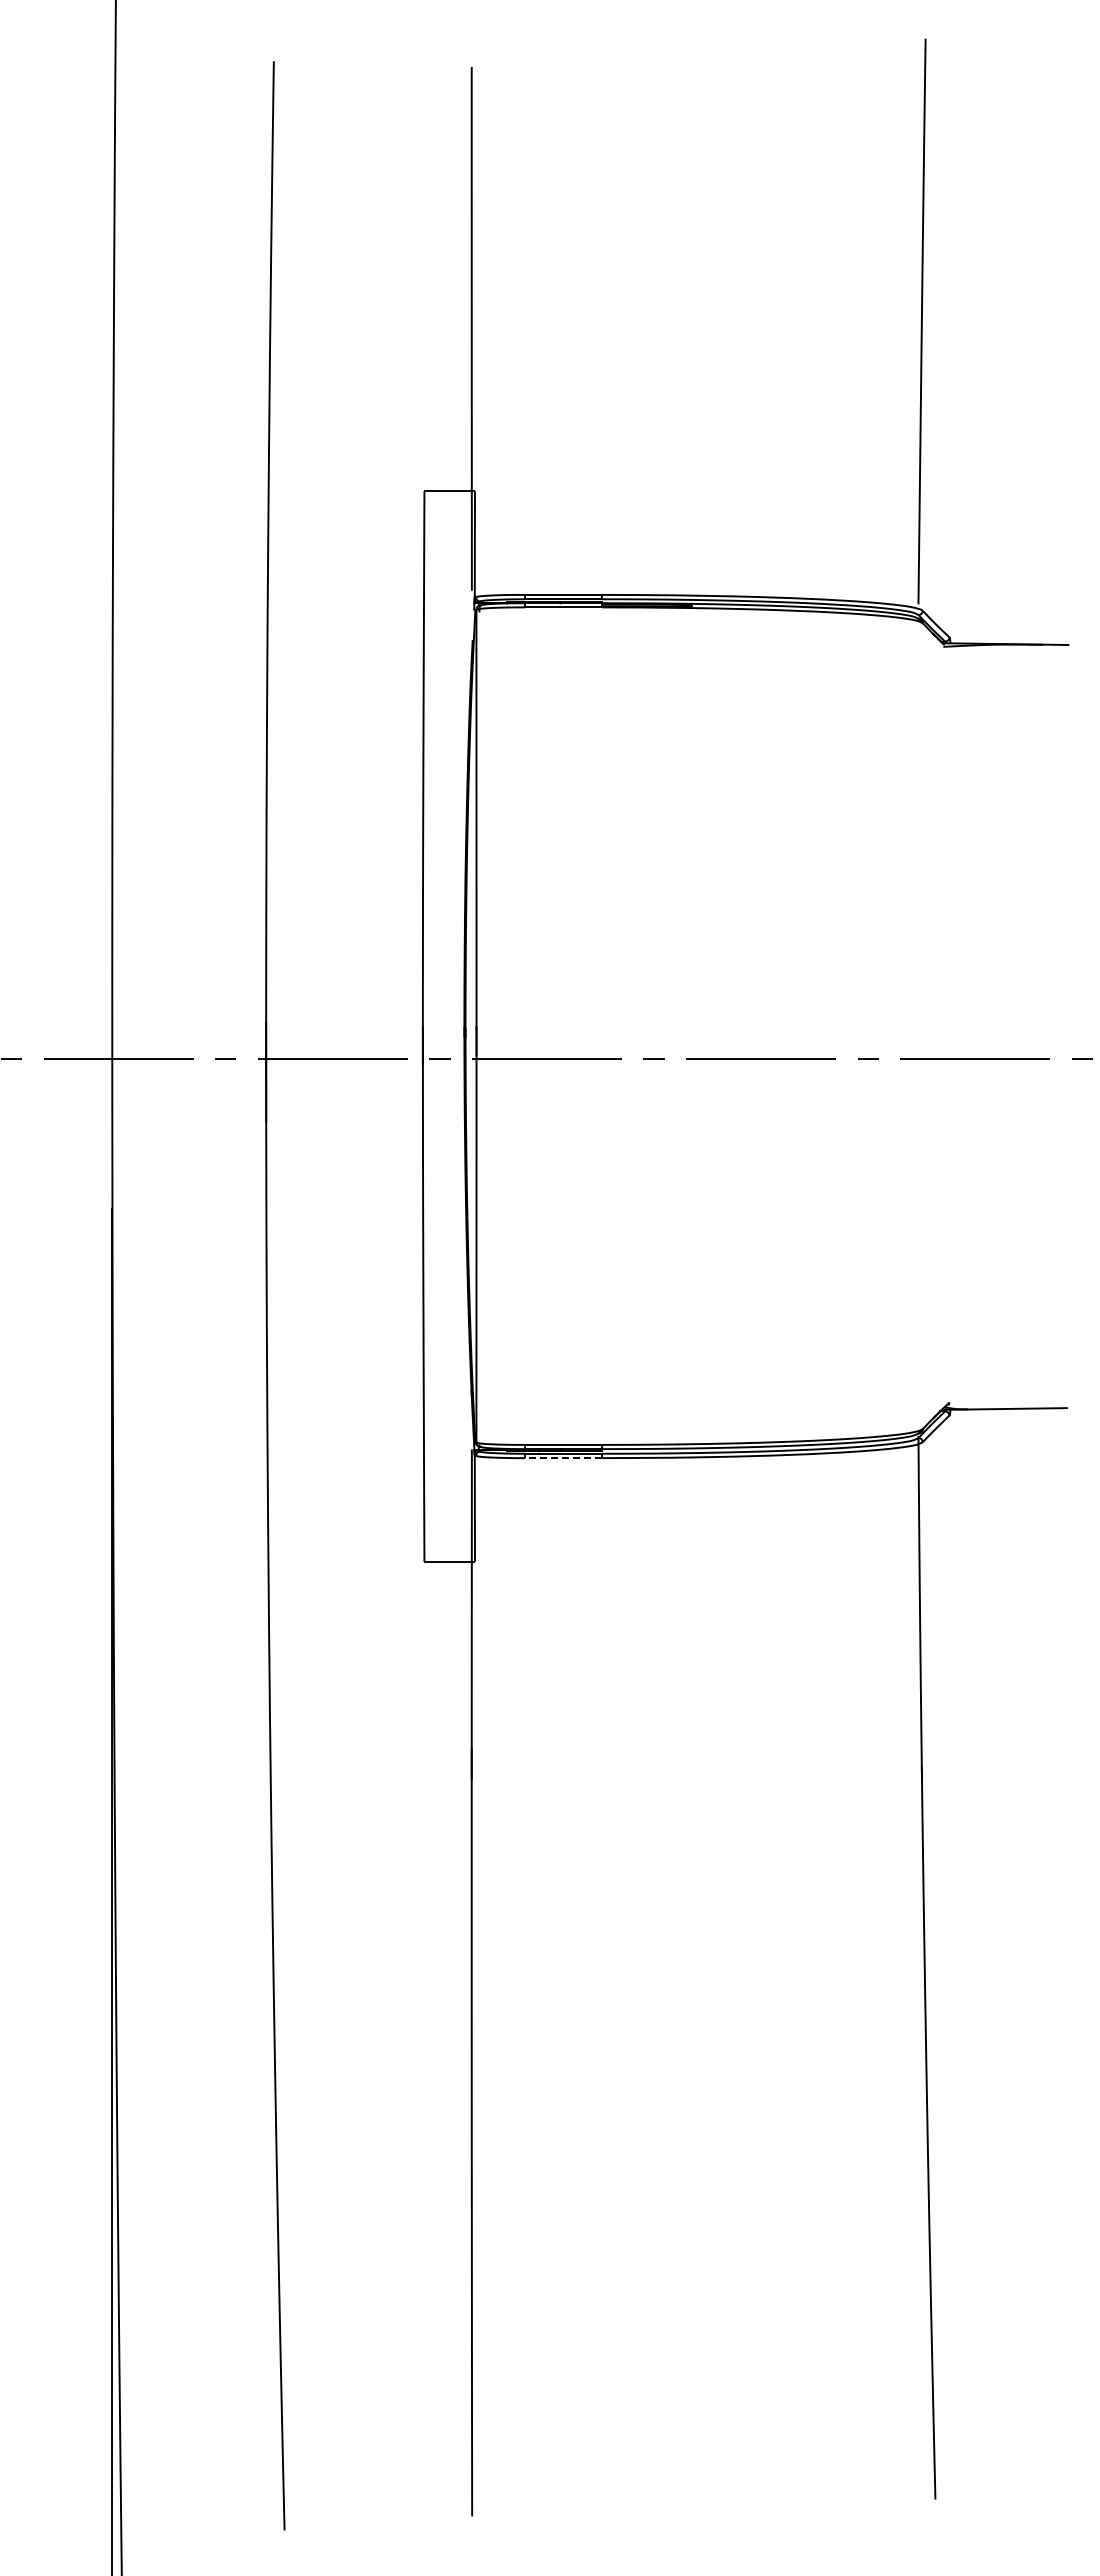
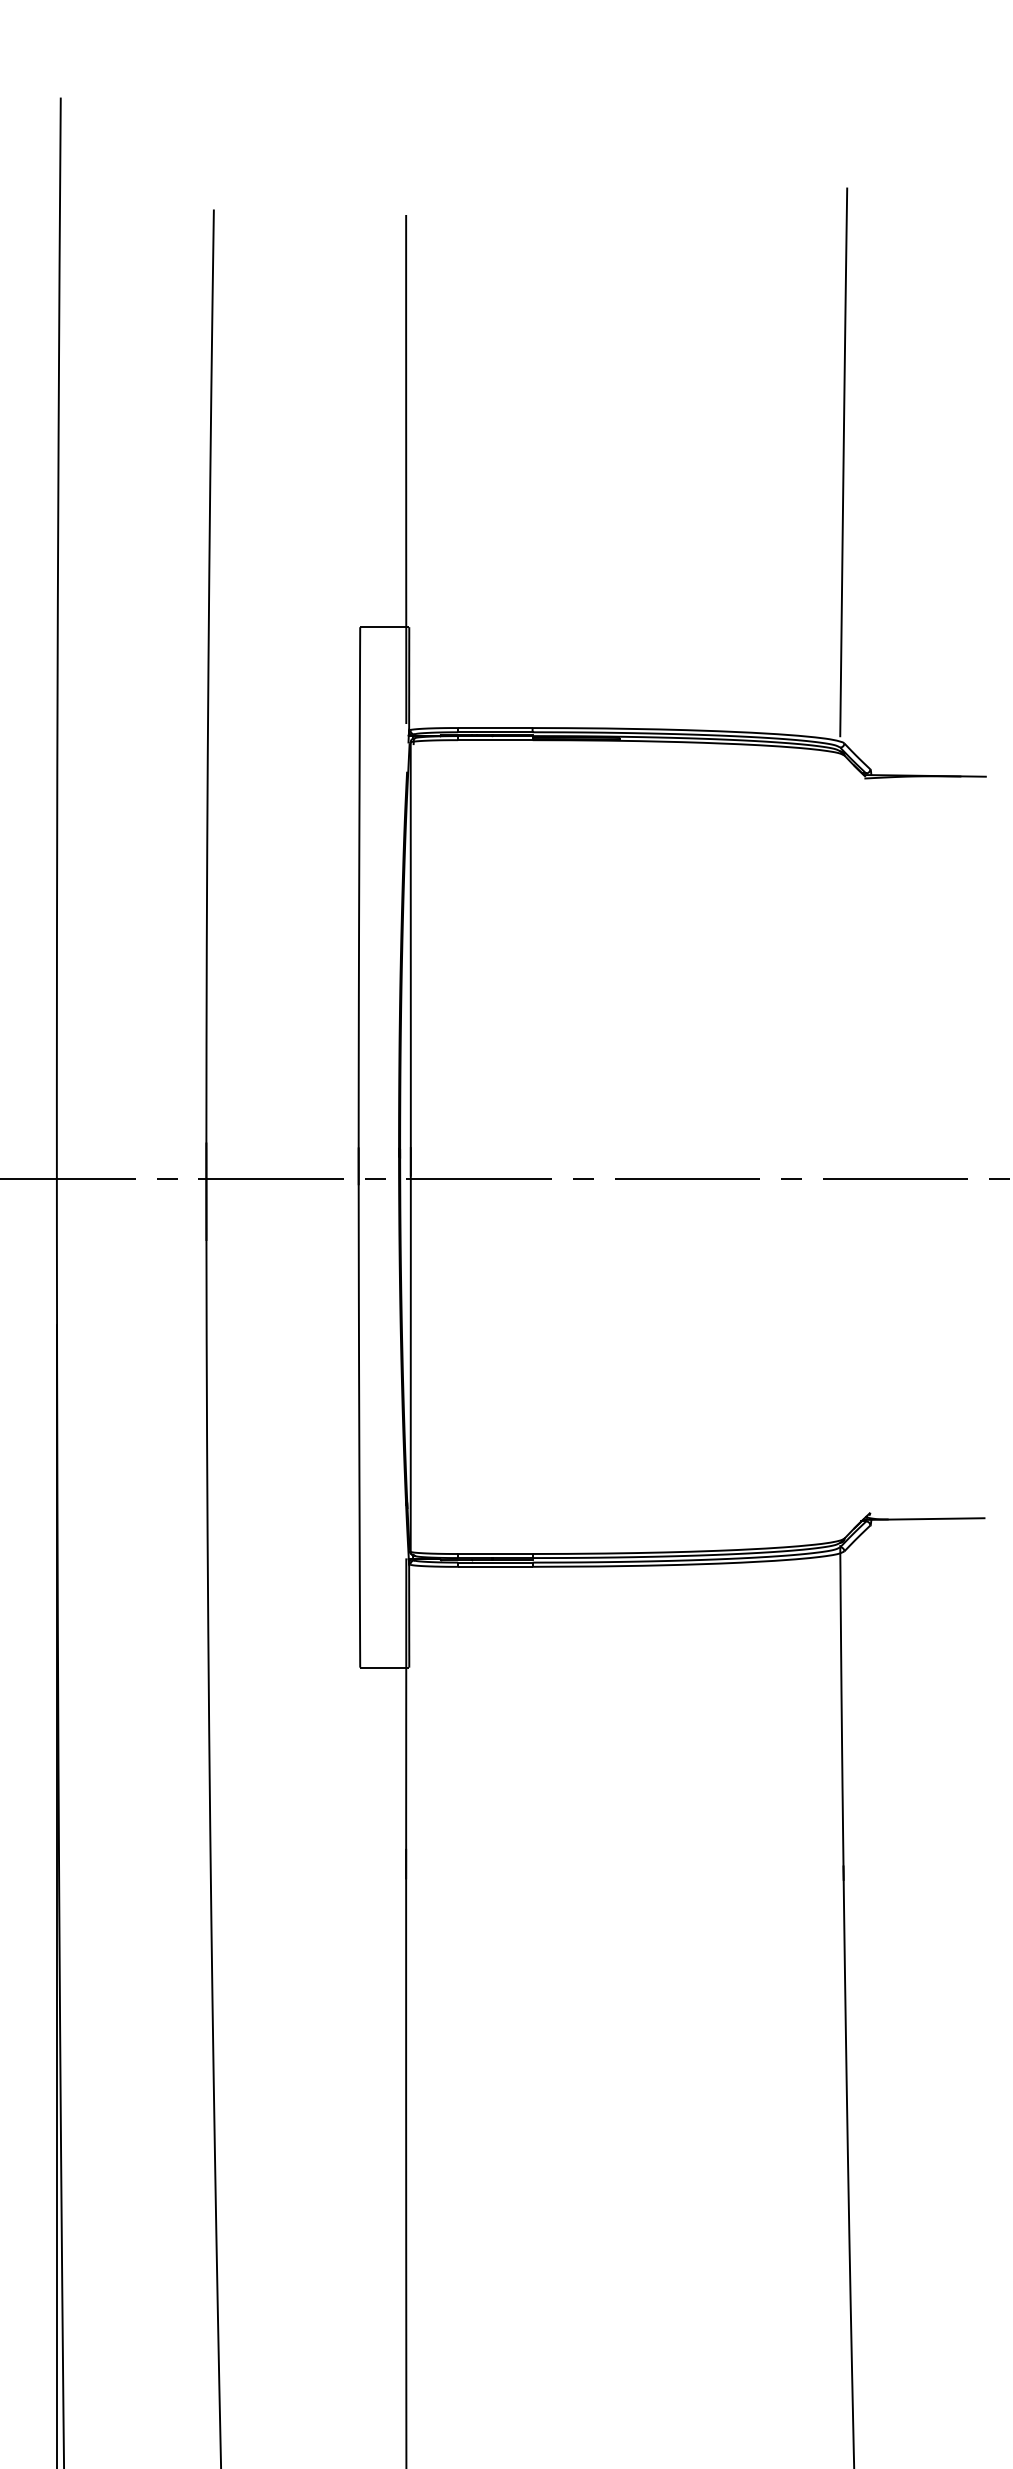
line: (563, 1458) -> (495, 1567), dashed -> solid

